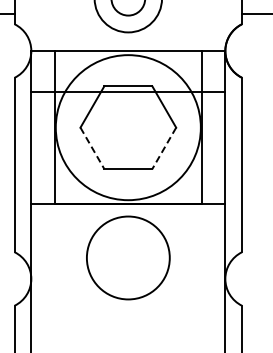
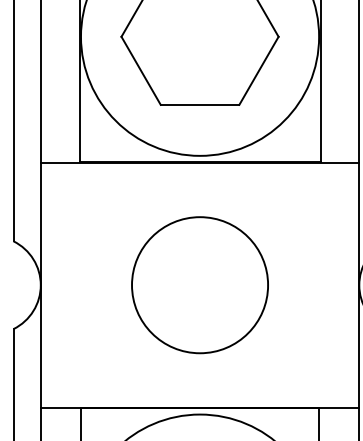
line: (92, 148) -> (141, 71), dashed -> solid
line: (164, 148) -> (259, 71), dashed -> solid
circle: (128, 257) -> (200, 284), moved

